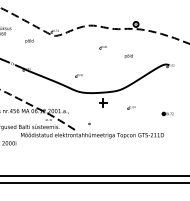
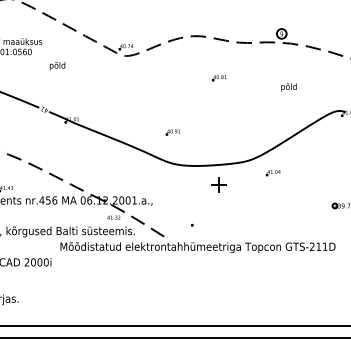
text: (29, 41) -> (57, 66), moved
text: (128, 55) -> (288, 85), moved
part: (131, 107) -> (272, 172), moved

